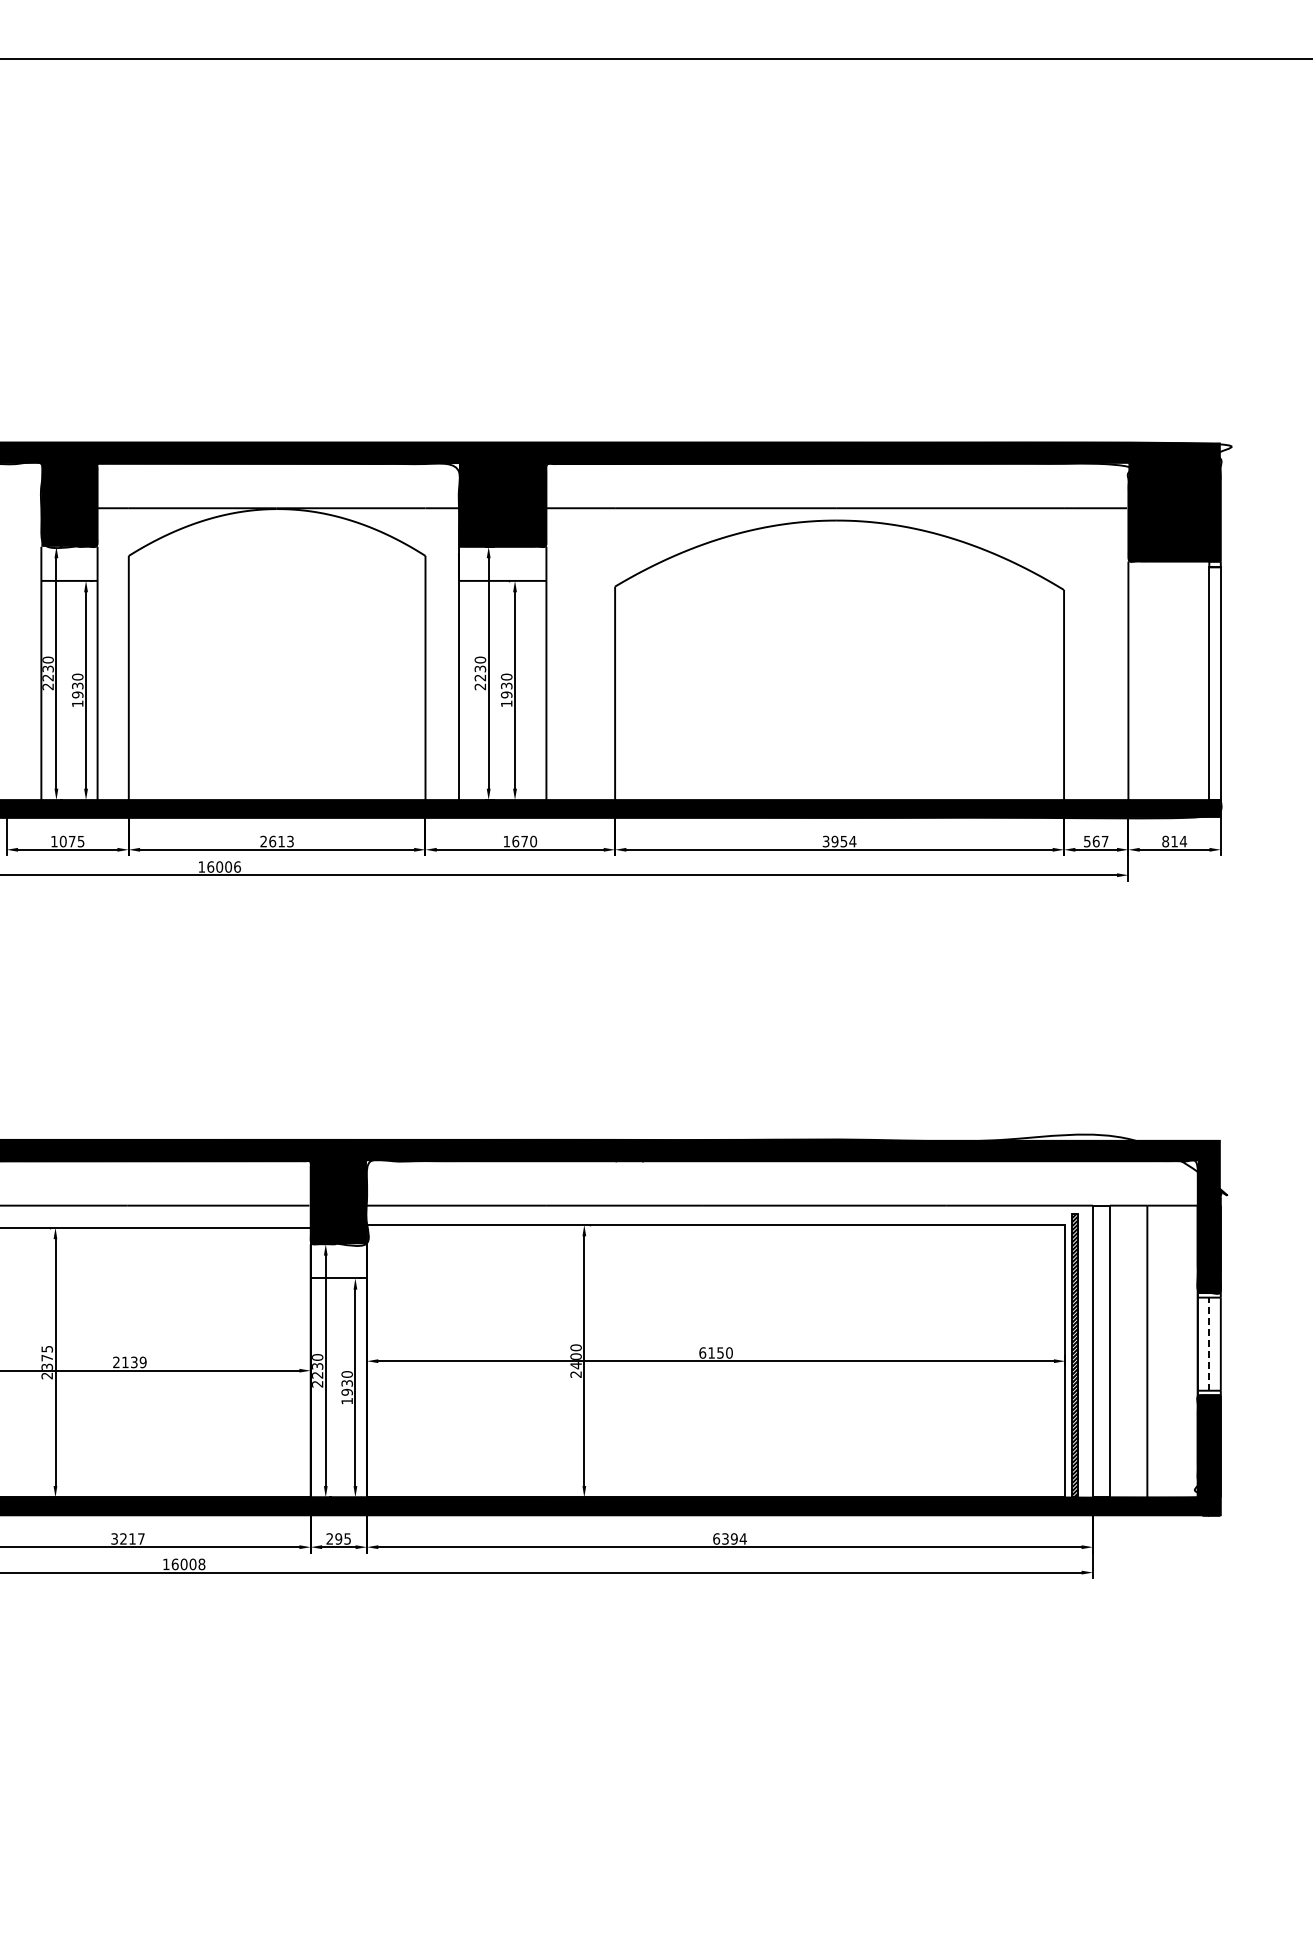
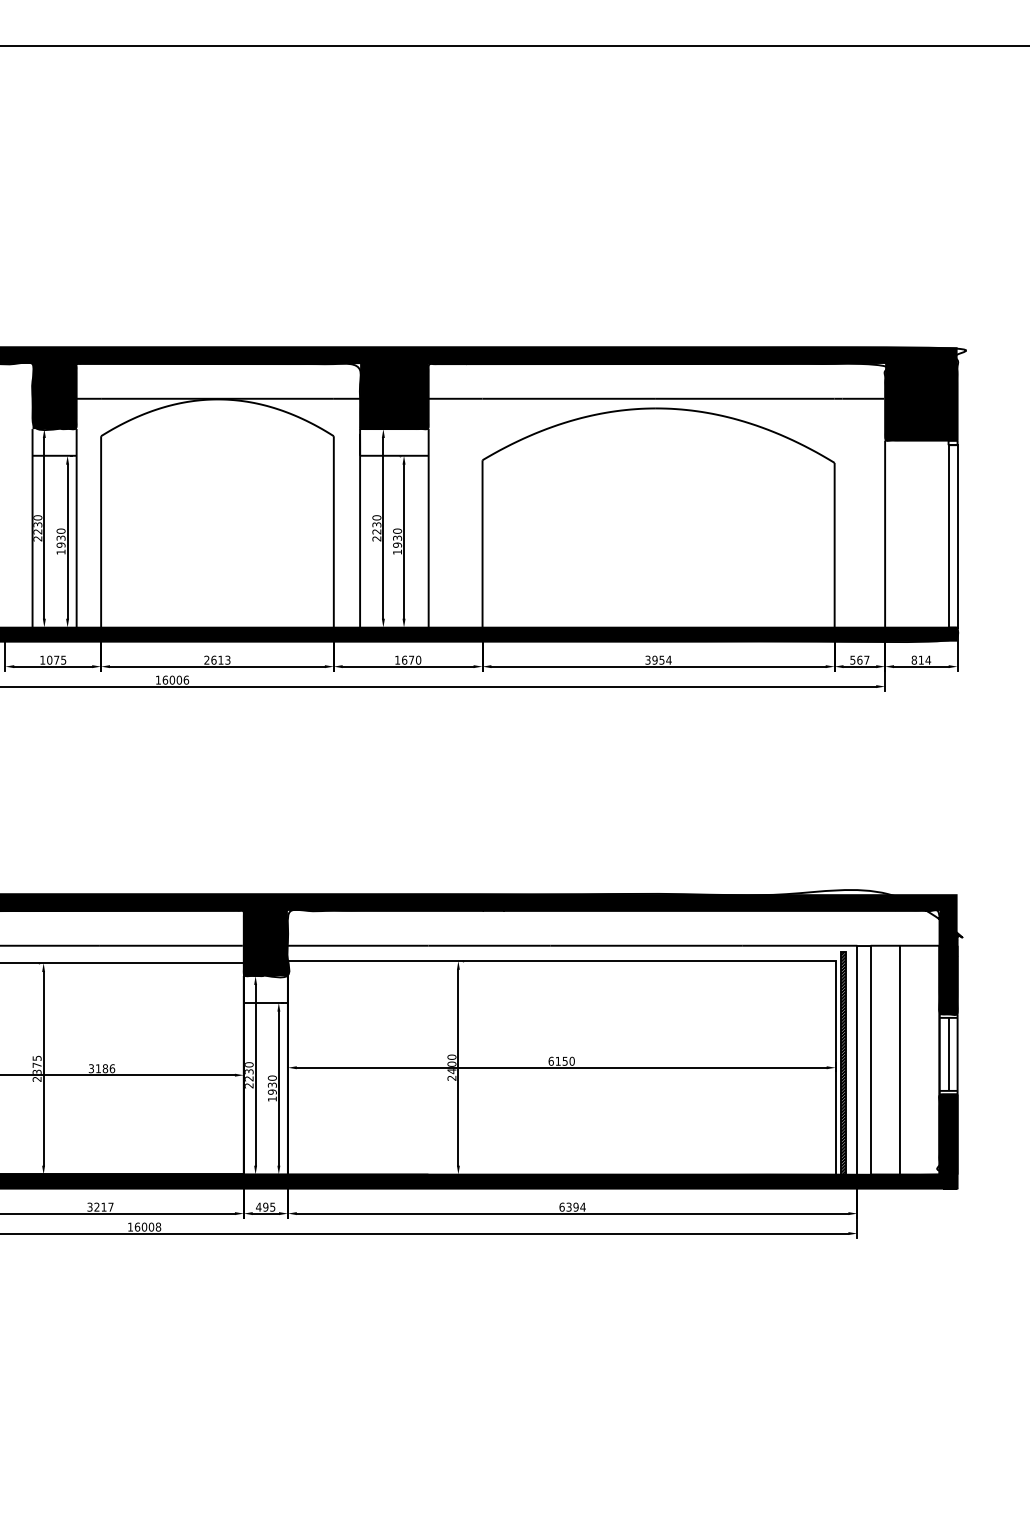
line: (1209, 1344) -> (948, 1054), dashed -> solid
text: (129, 1362) -> (101, 1068), 2139 -> 3186
text: (329, 1538) -> (258, 1206), 295 -> 495

